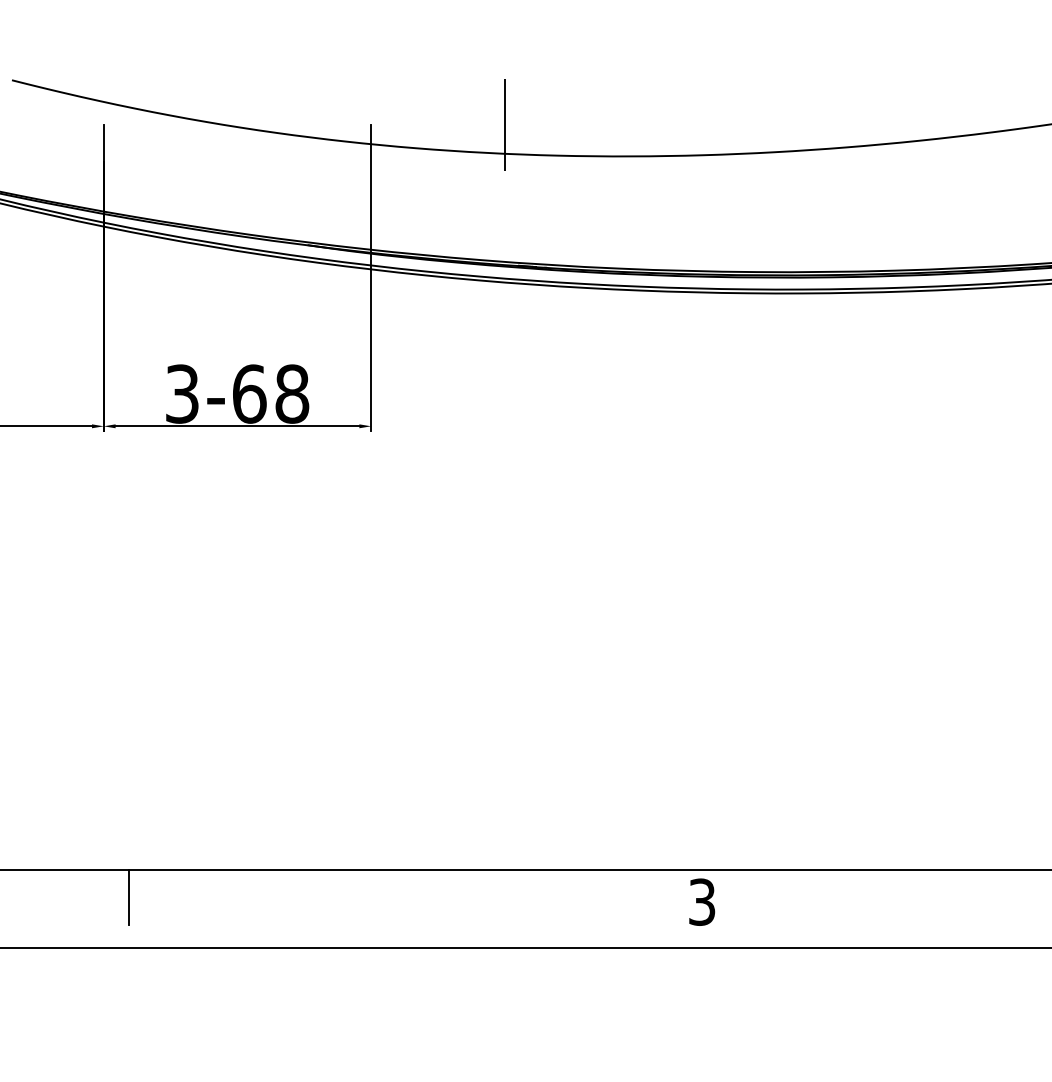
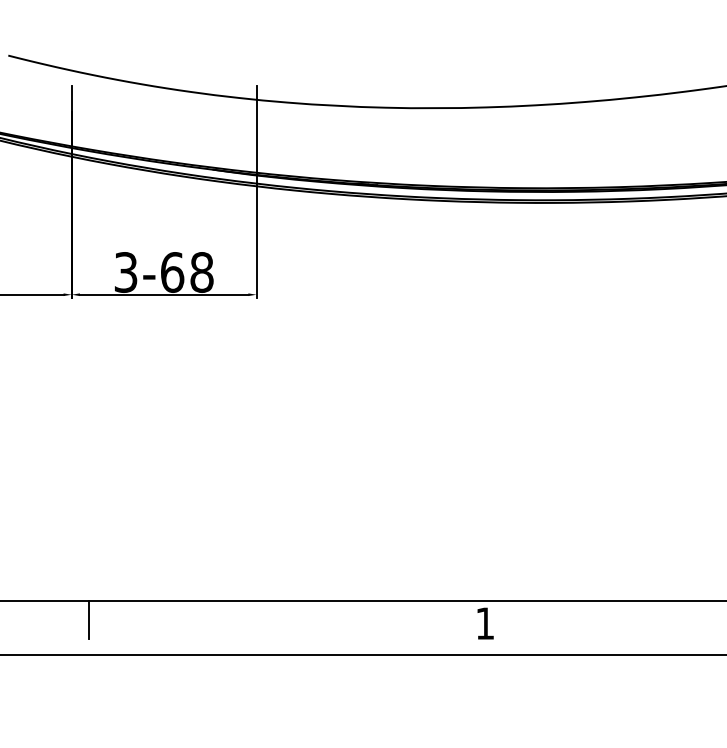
line: (504, 124) -> (348, 86), removed
text: (702, 902) -> (485, 623), 3 -> 1

